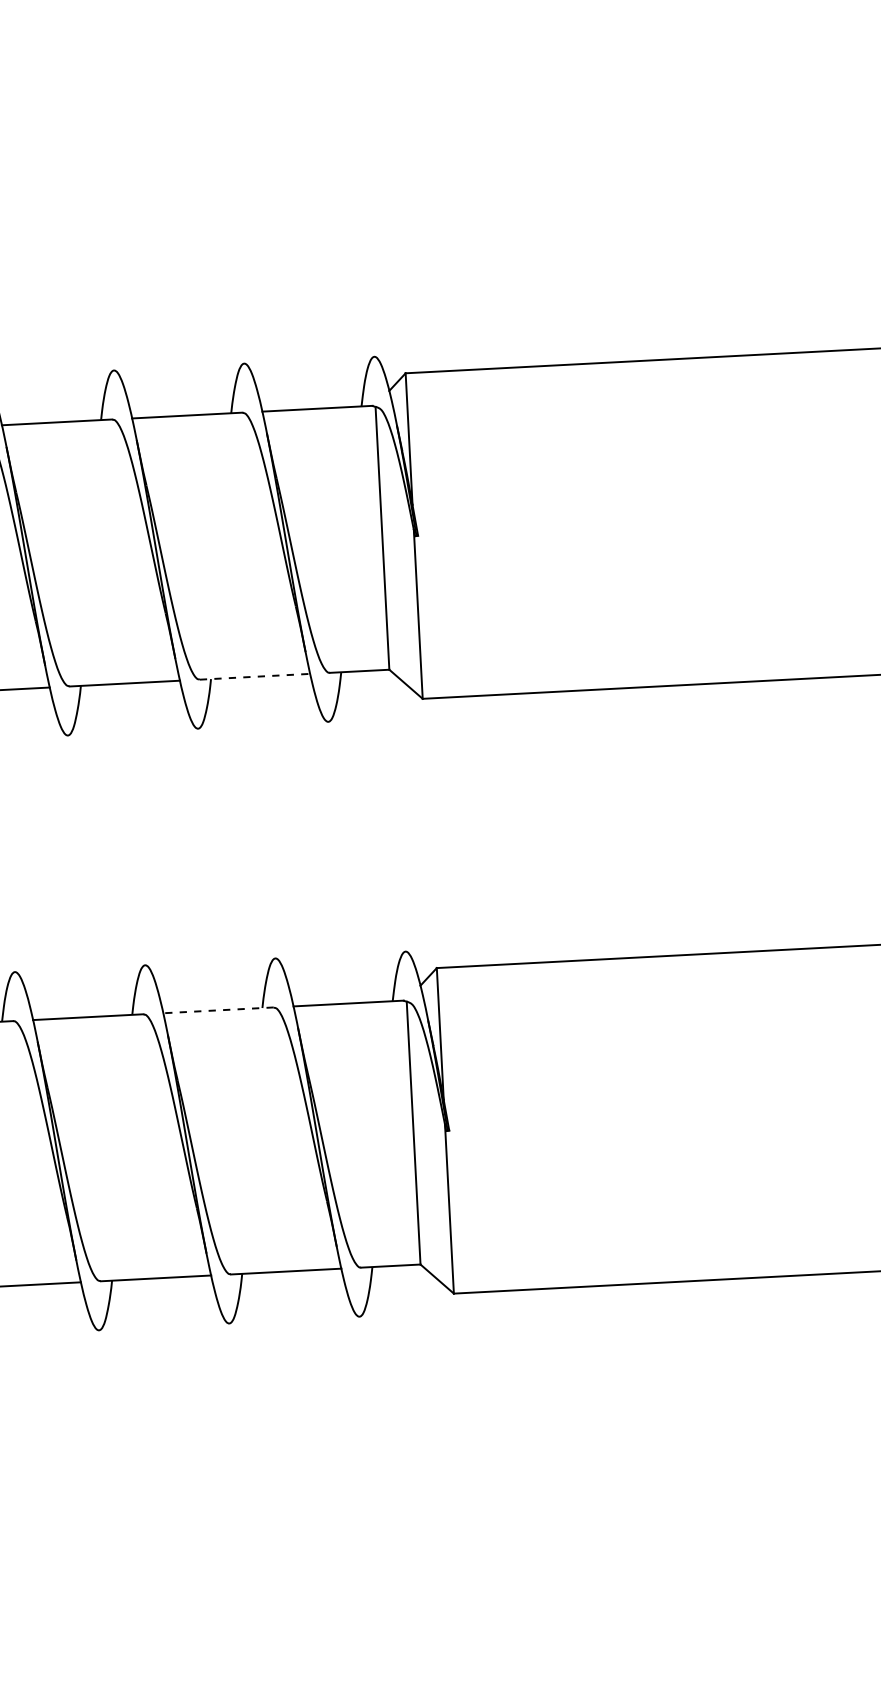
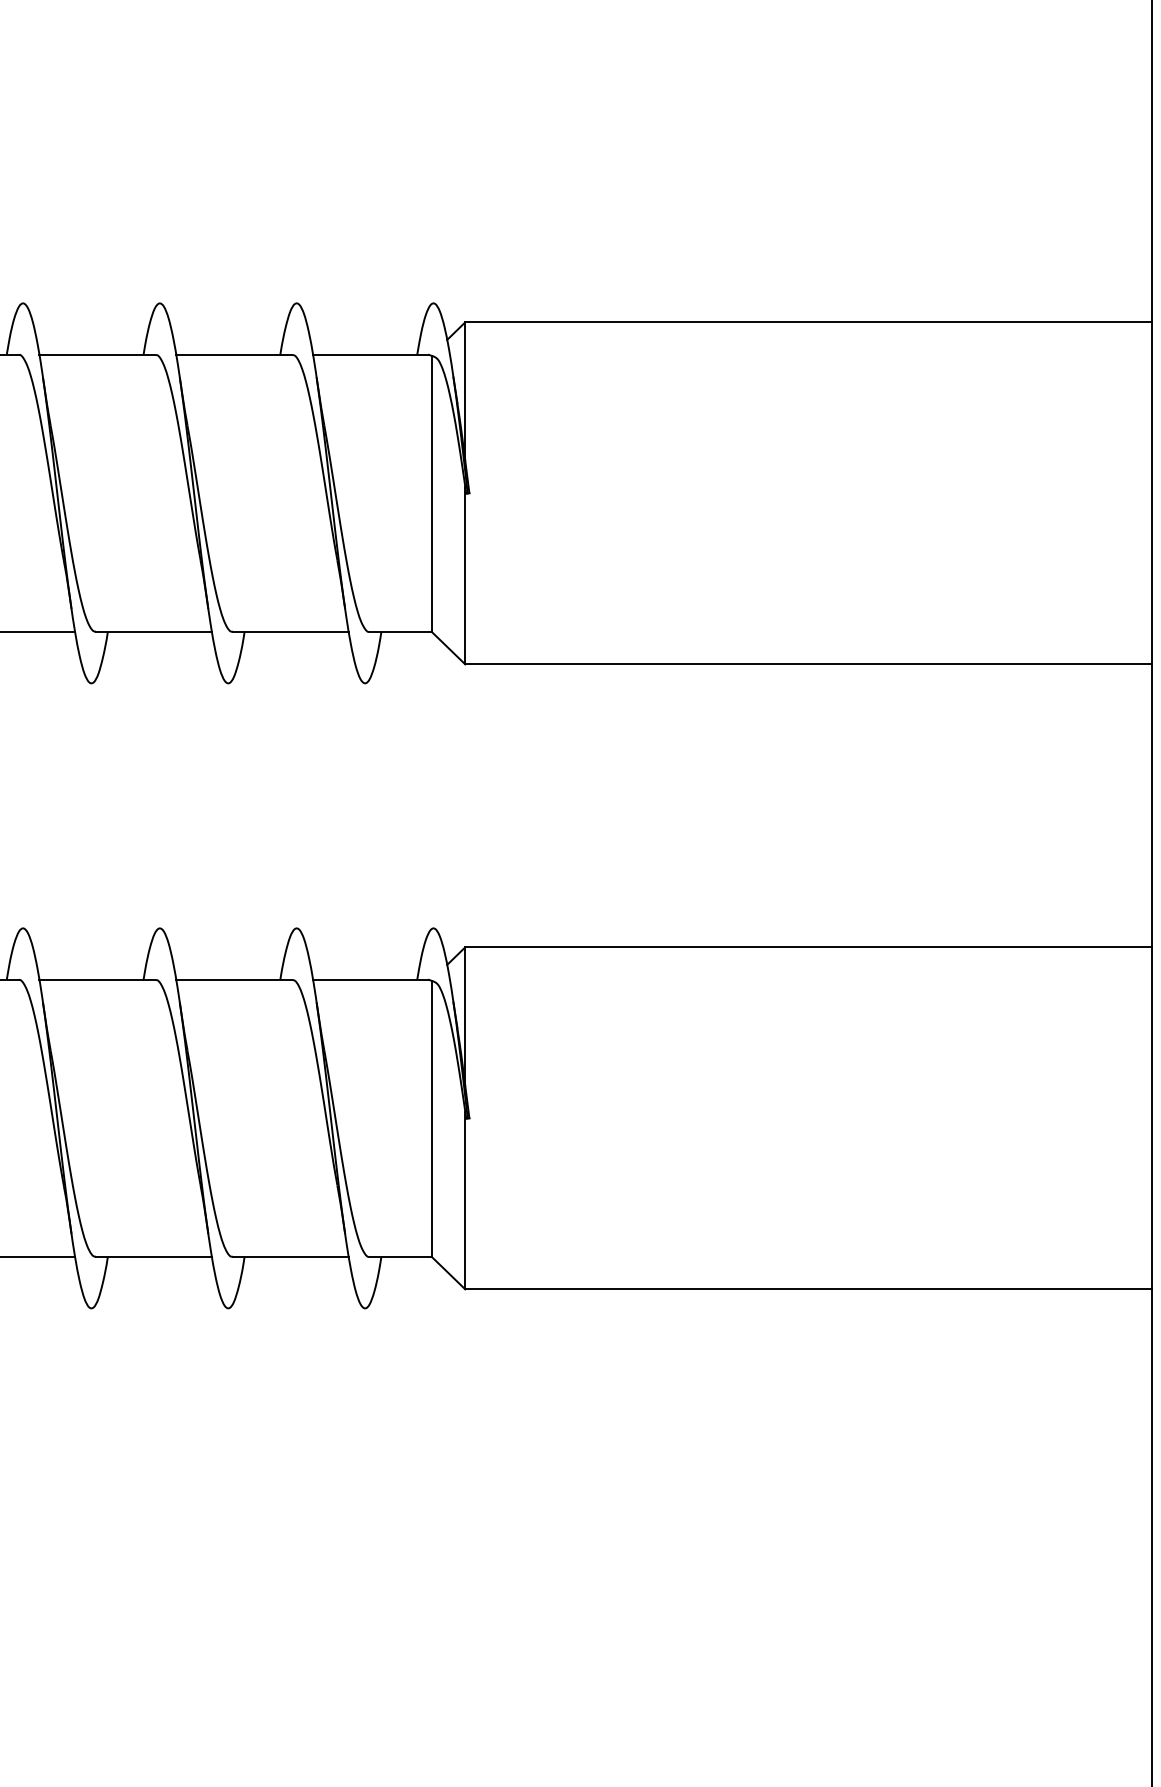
line: (254, 677) -> (290, 632), dashed -> solid
line: (217, 1010) -> (233, 979), dashed -> solid

